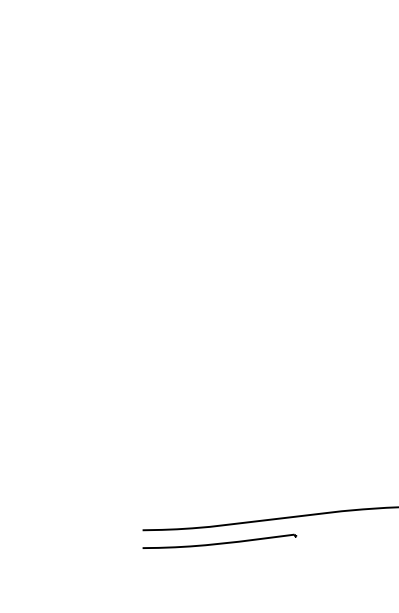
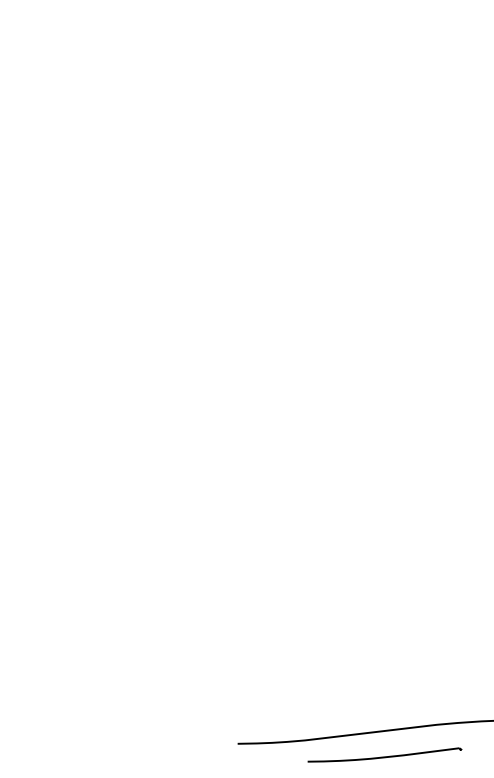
part: (219, 540) -> (384, 754), moved

